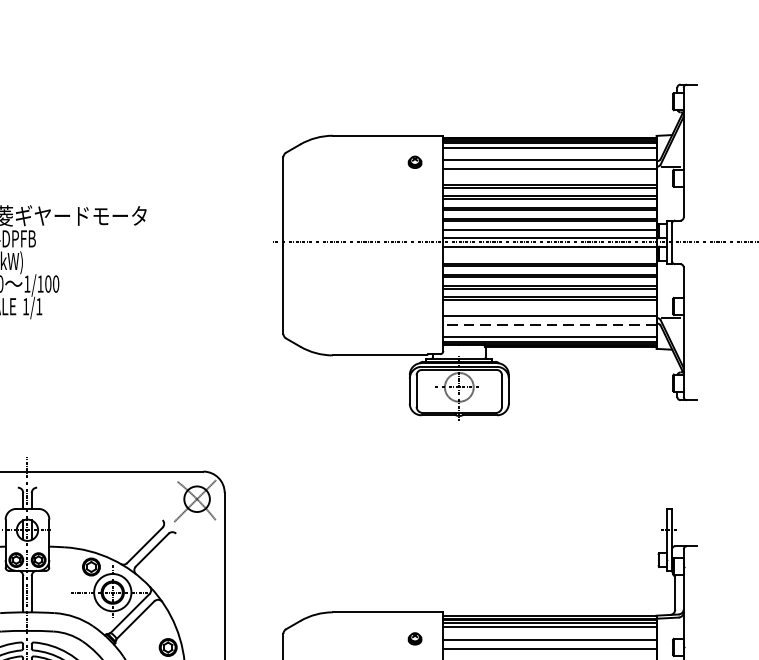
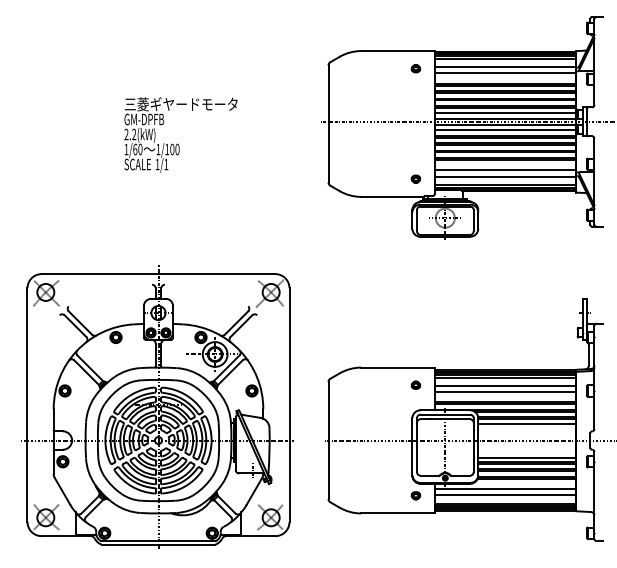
line: (549, 255) -> (505, 130), added
line: (549, 324) -> (505, 176), dashed -> solid
part: (414, 327) -> (415, 178), added

